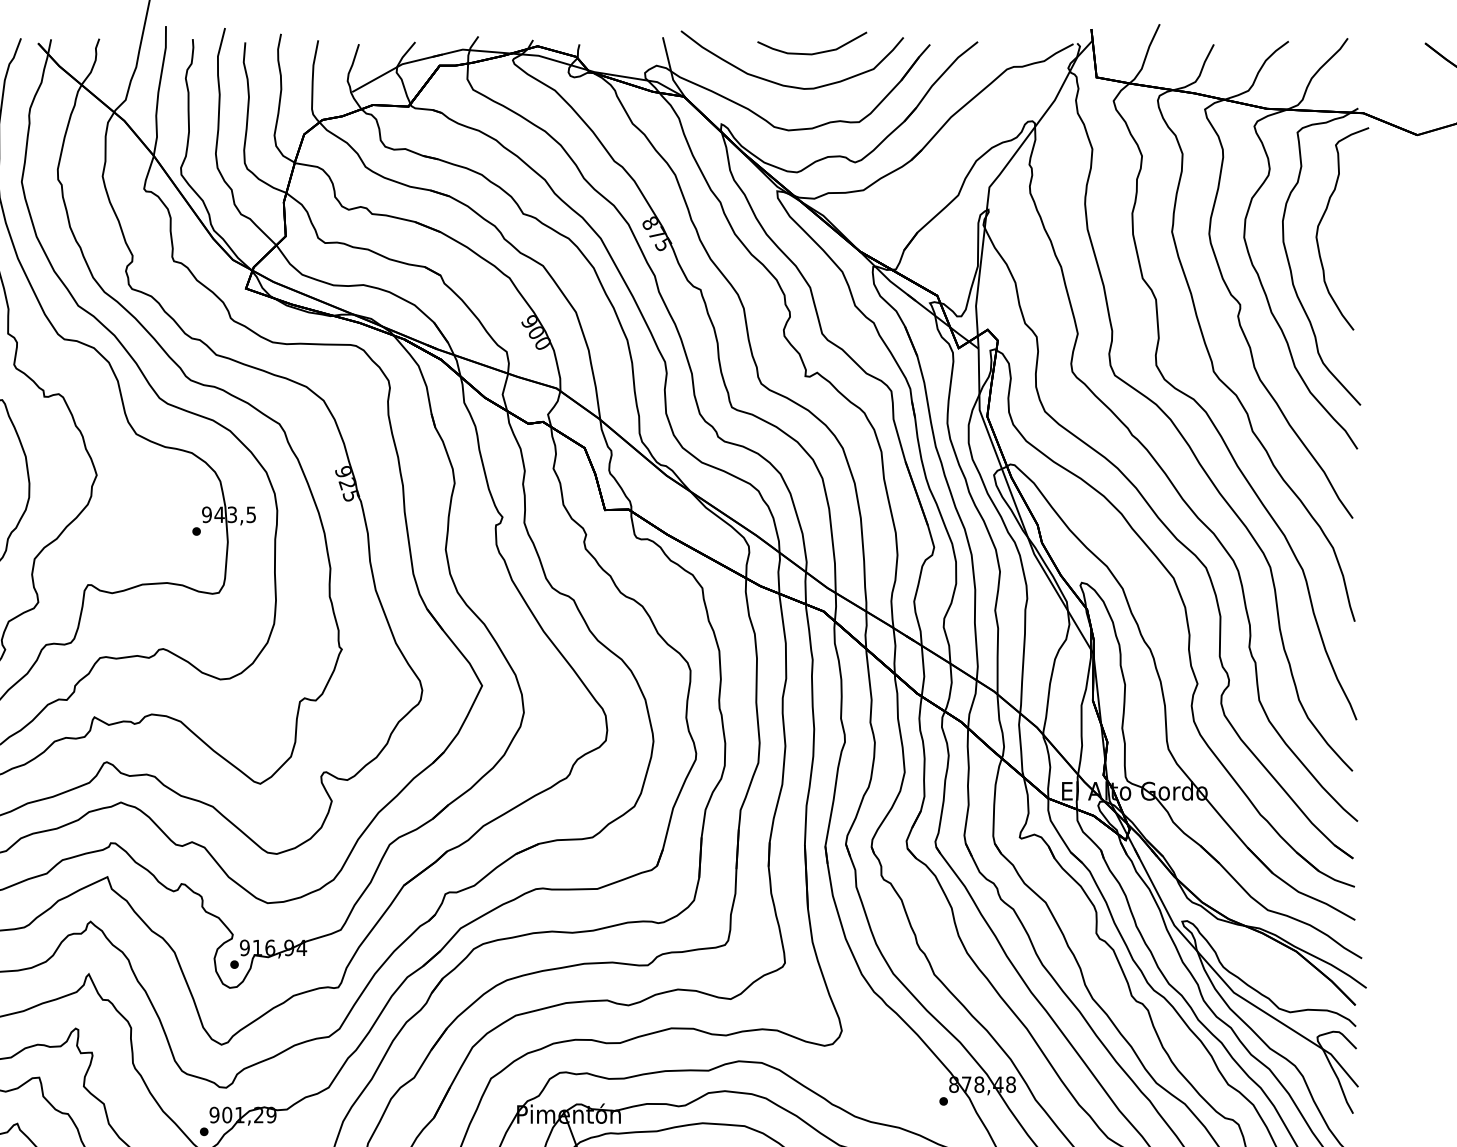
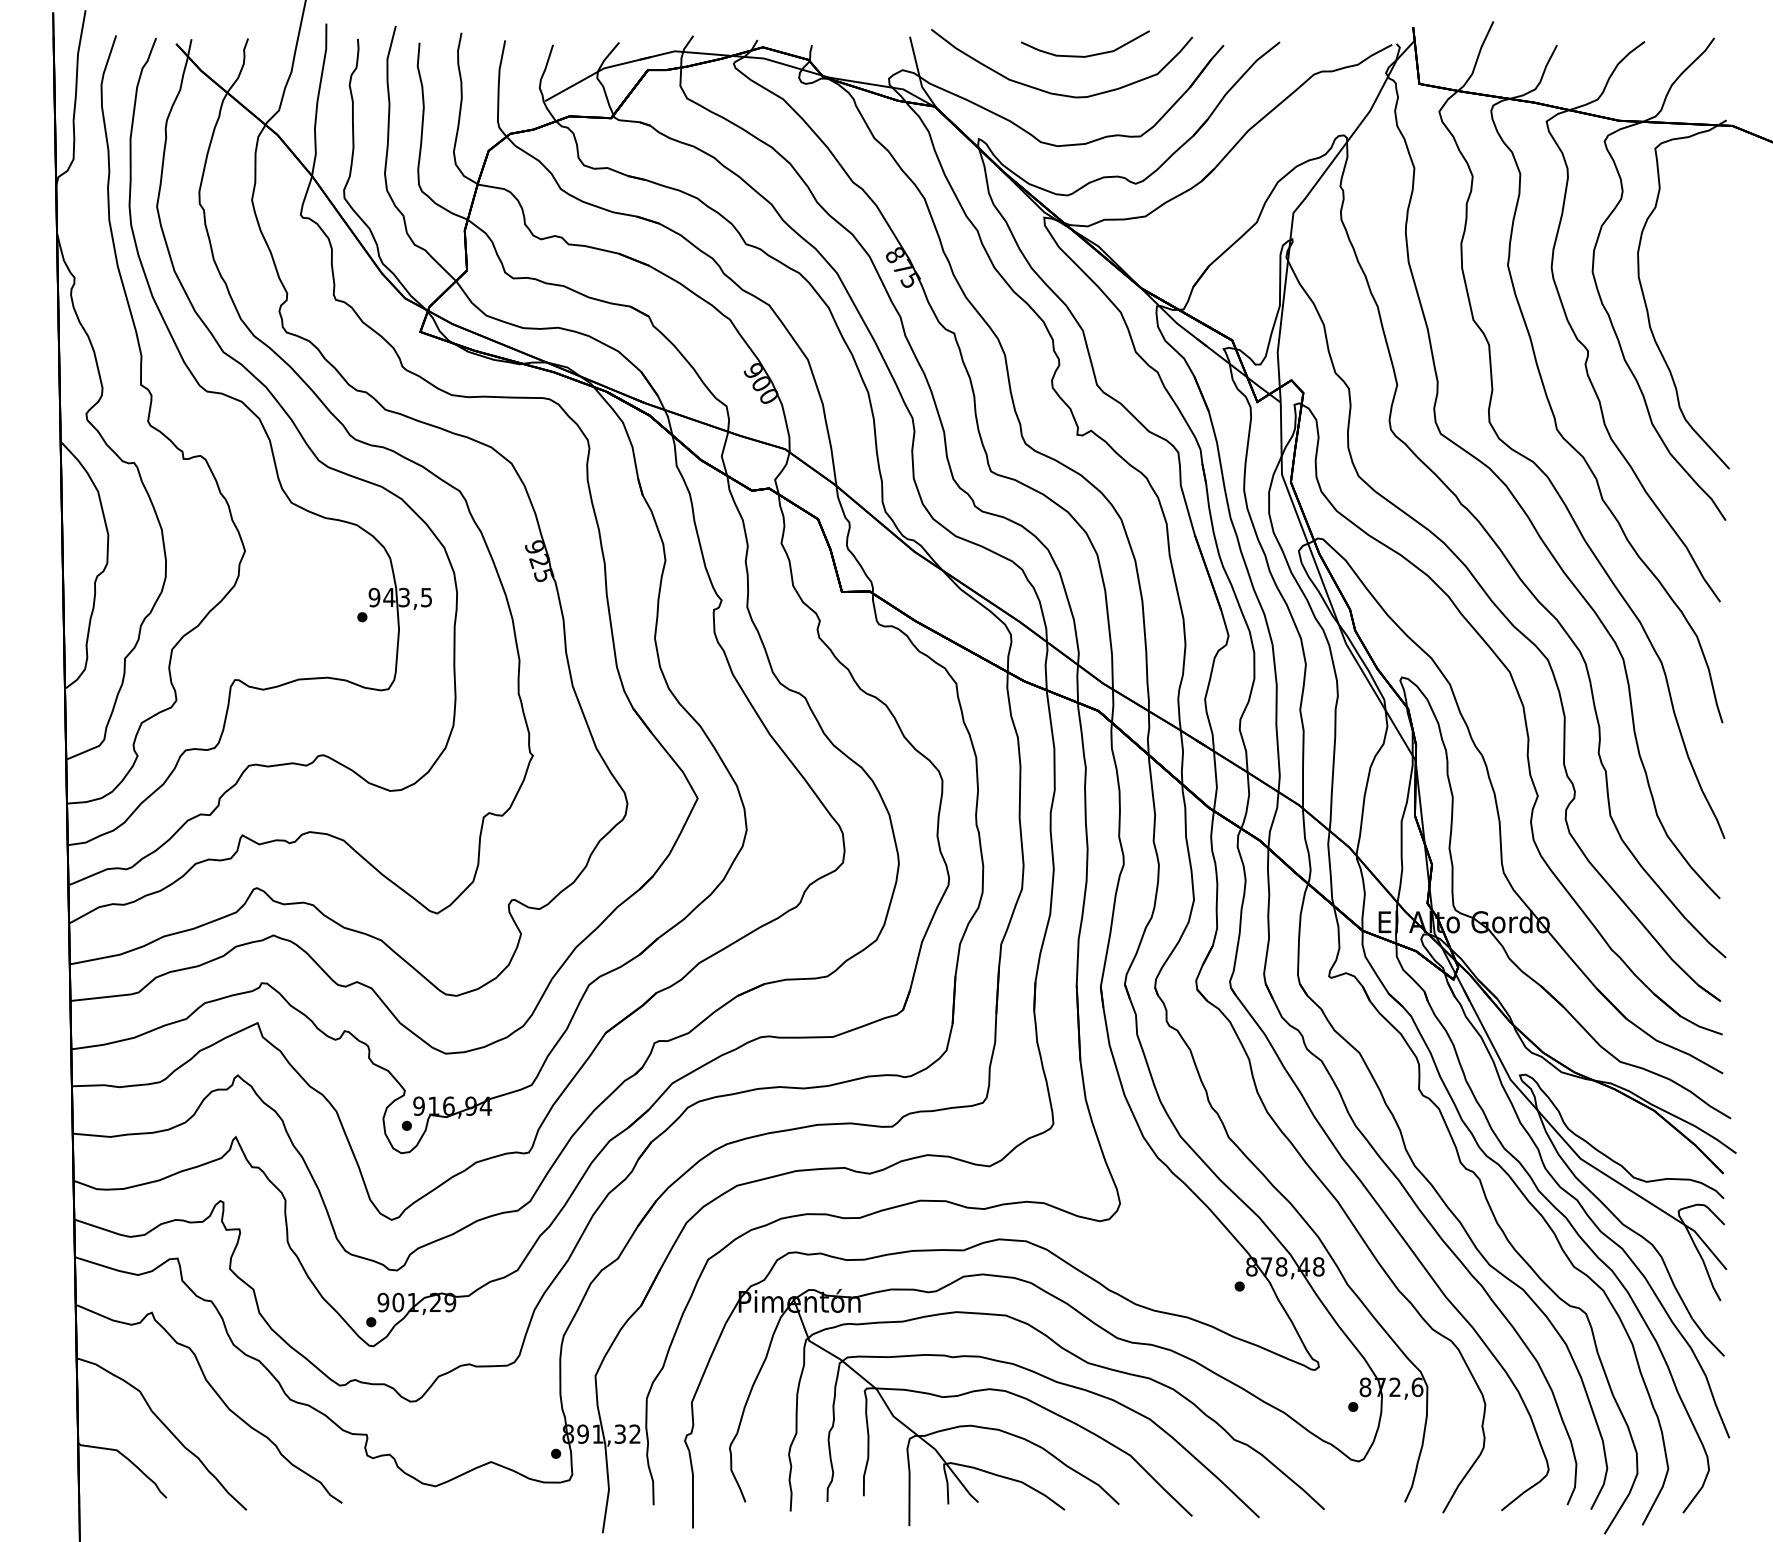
part: (1322, 219) -> (1684, 250), removed

